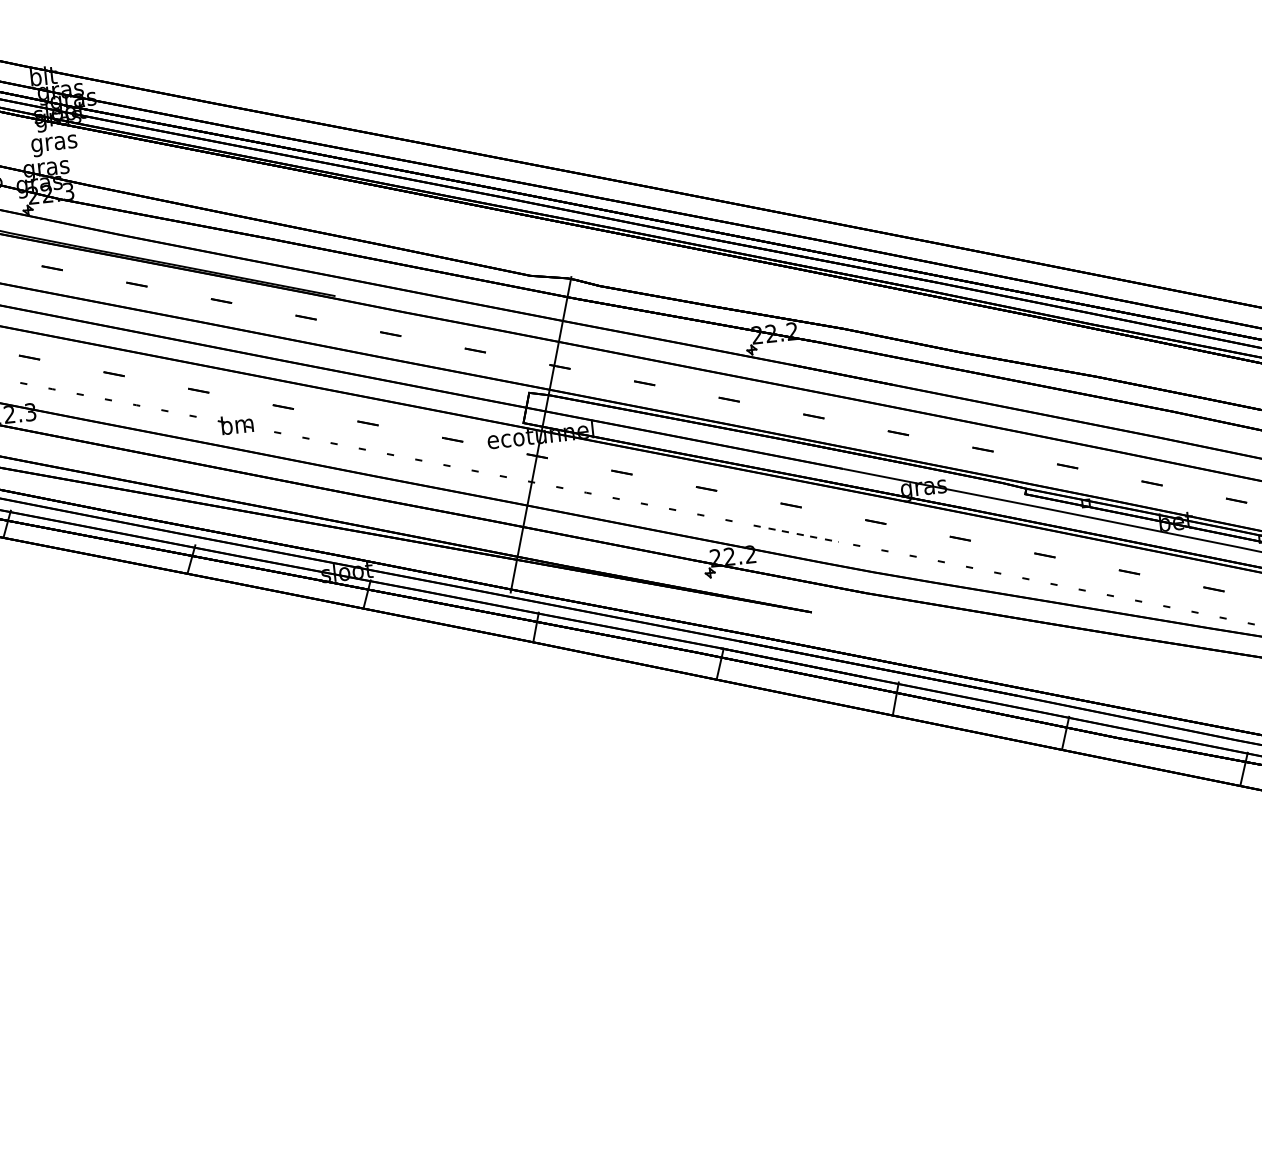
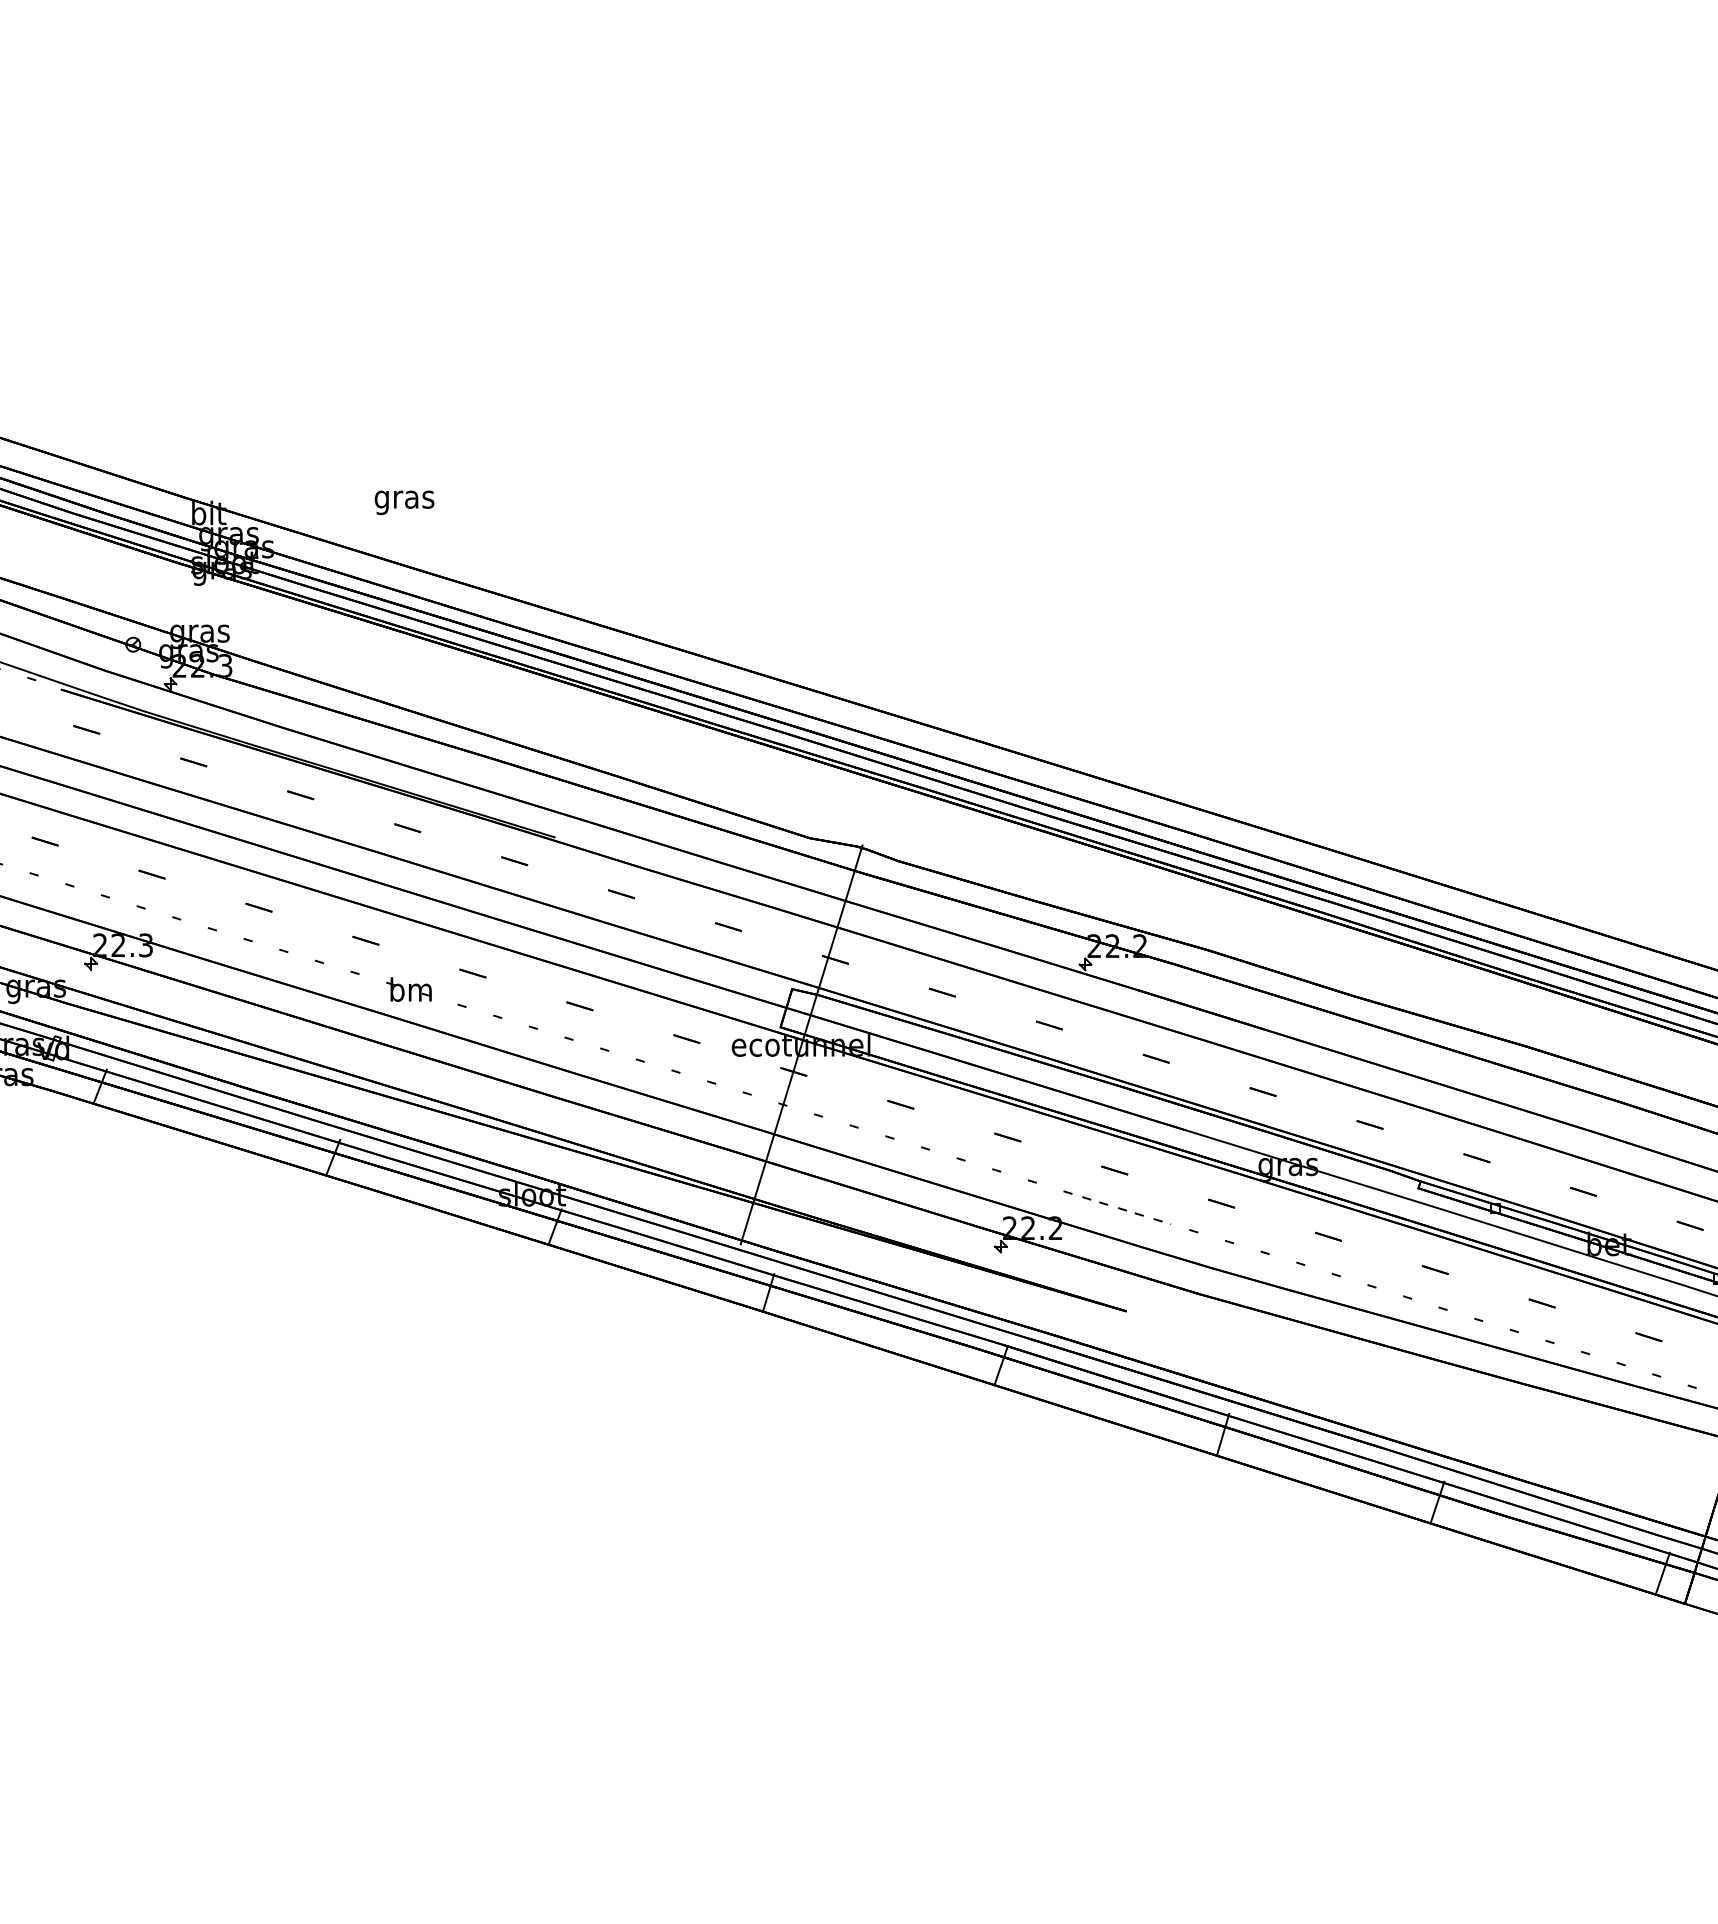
text: (54, 145) -> (404, 502), moved

